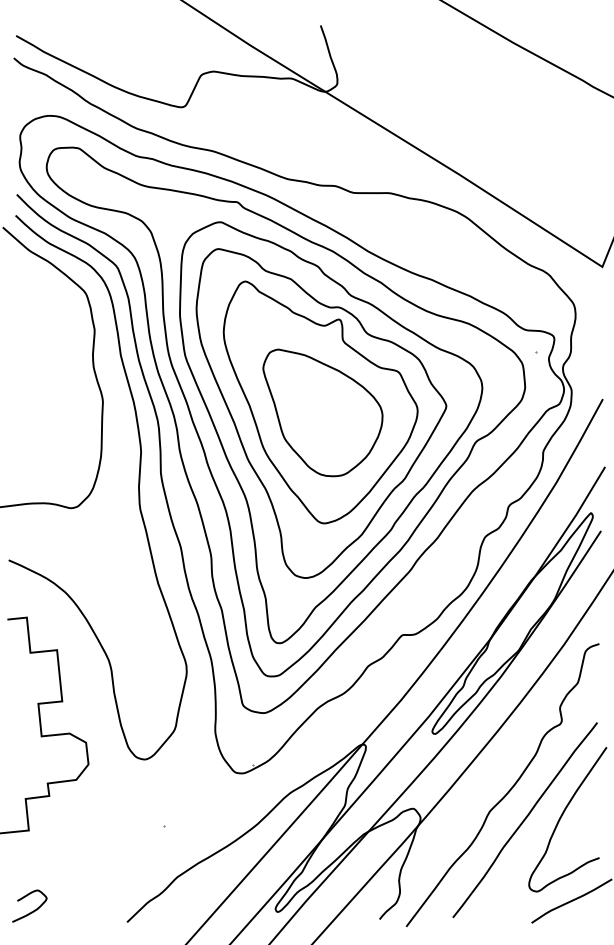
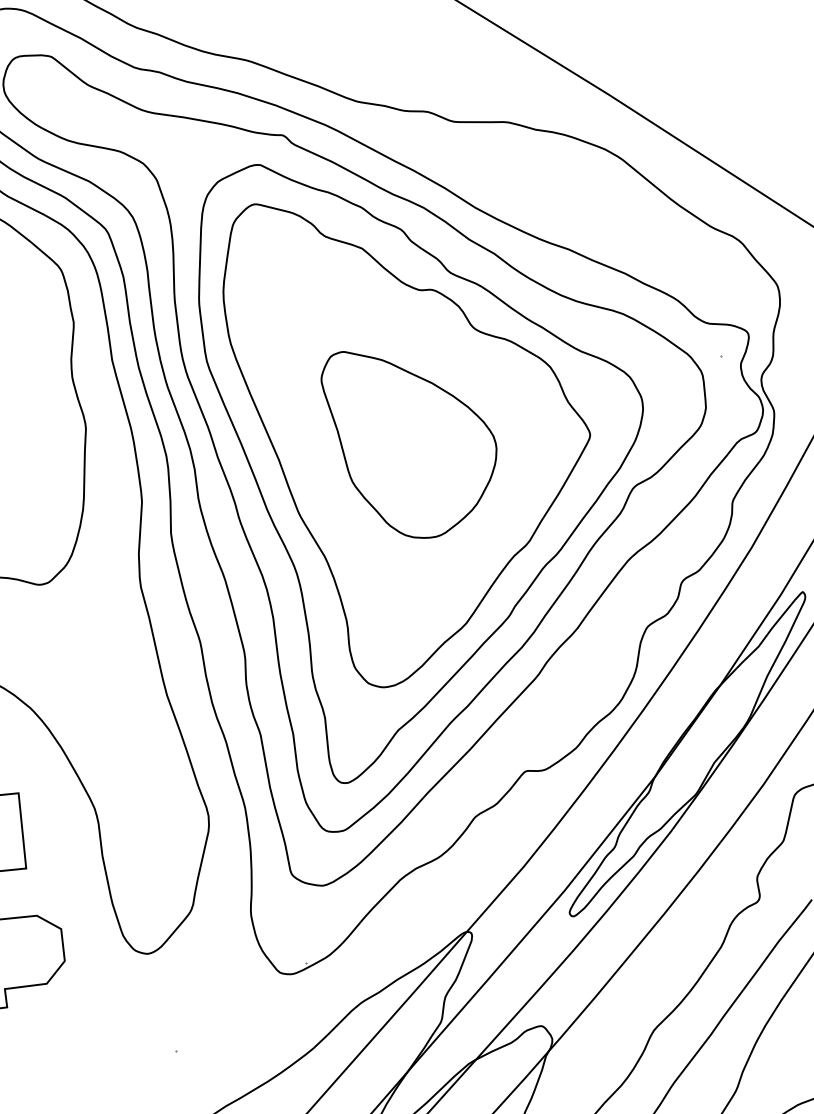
part: (320, 402) -> (405, 429), removed

